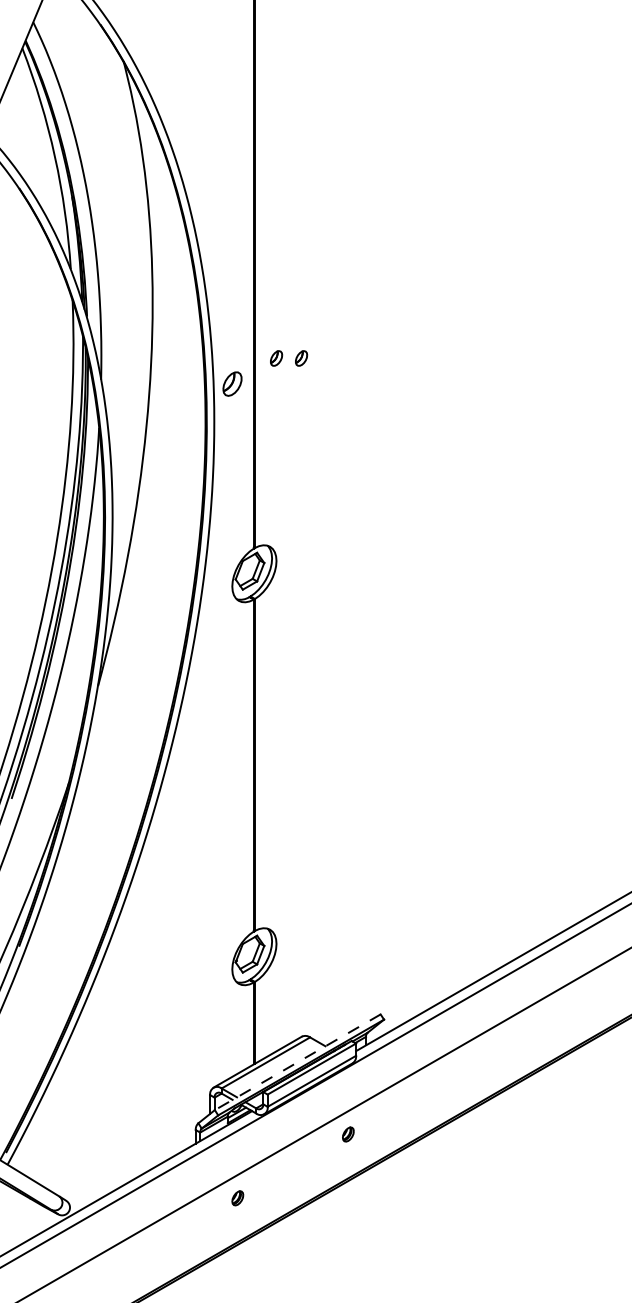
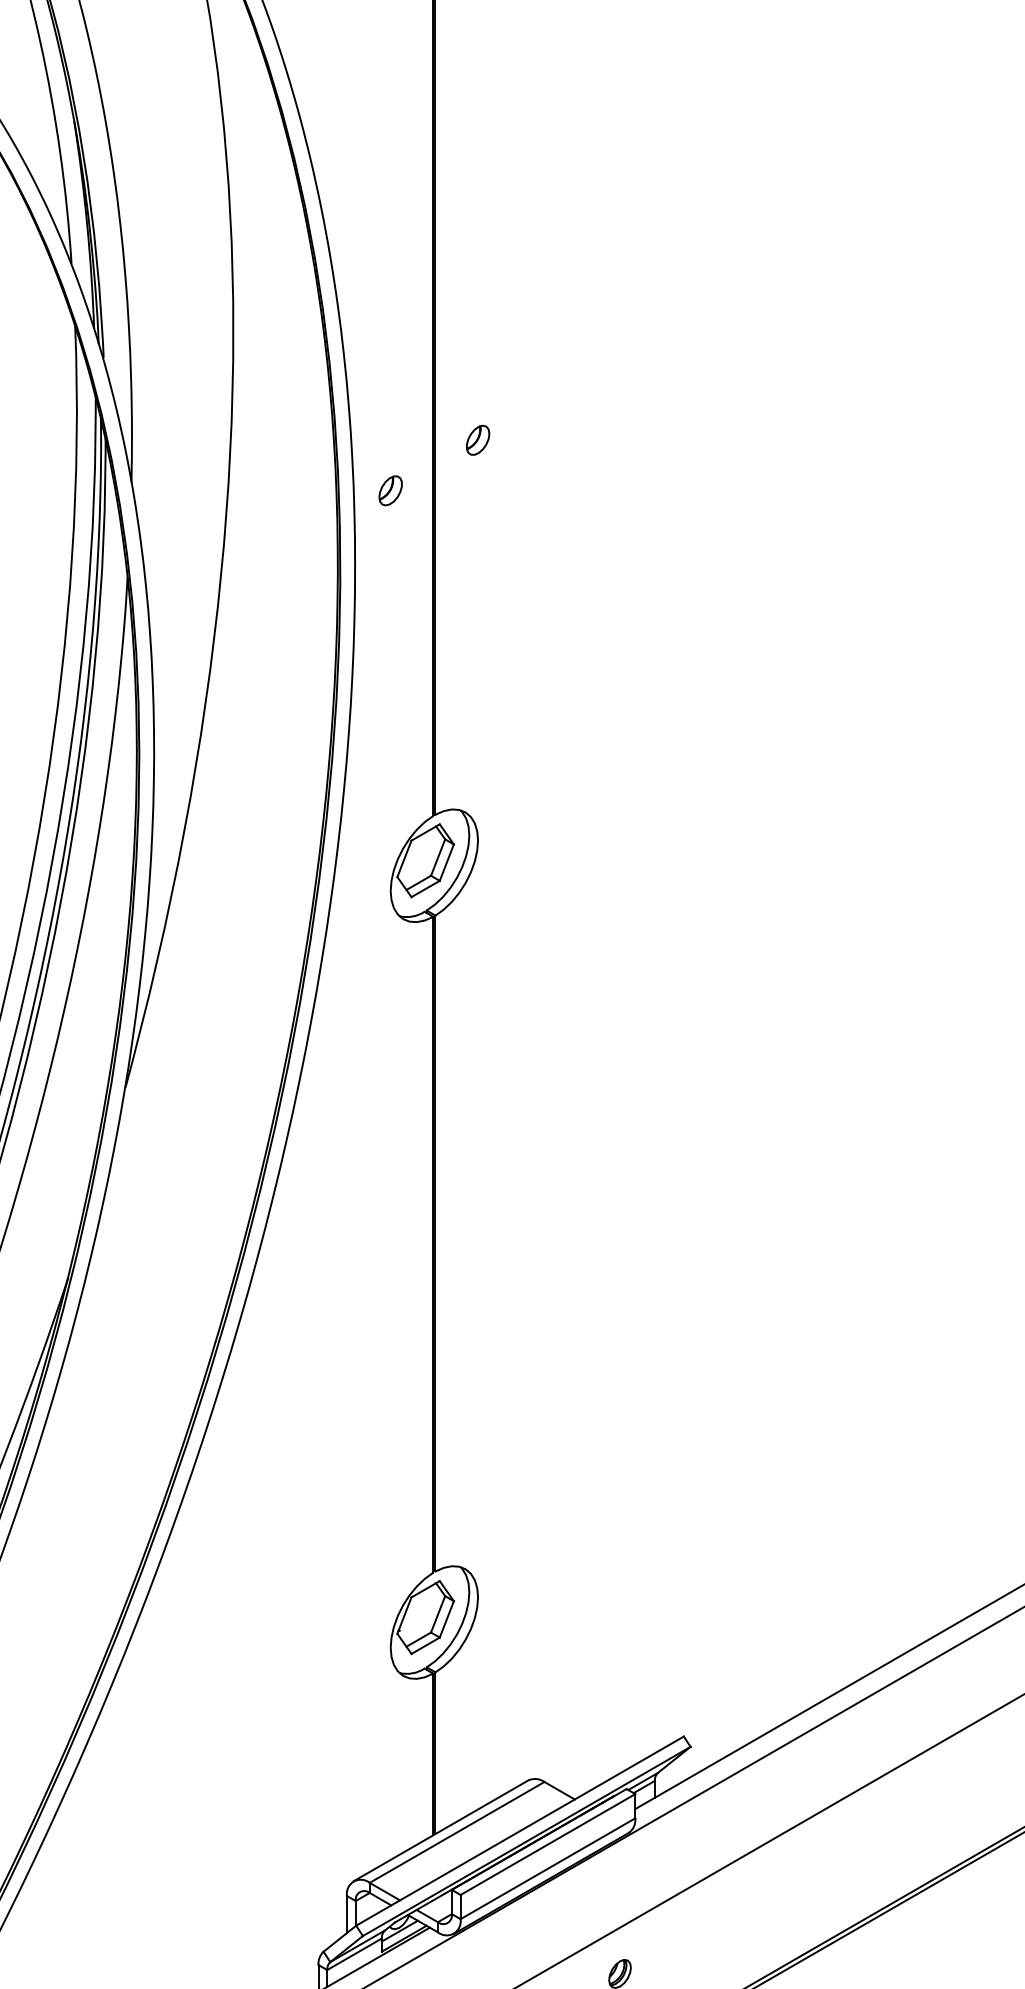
part: (301, 358) -> (527, 440), removed
part: (231, 383) -> (389, 489), size x0.62
line: (297, 1062) -> (519, 1831), dashed -> solid

